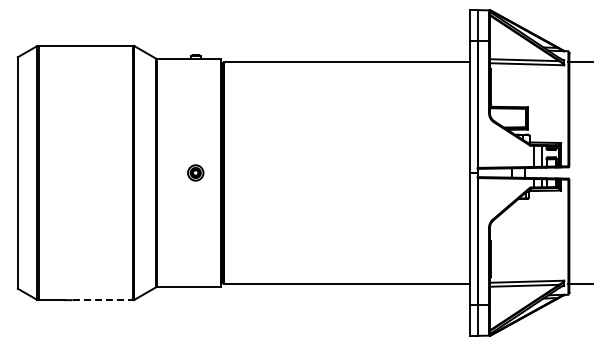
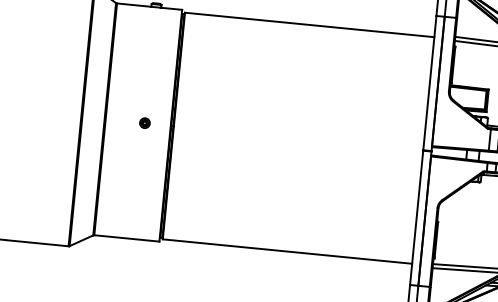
part: (195, 172) -> (144, 122), size x0.62
line: (103, 300) -> (38, 243), dashed -> solid

